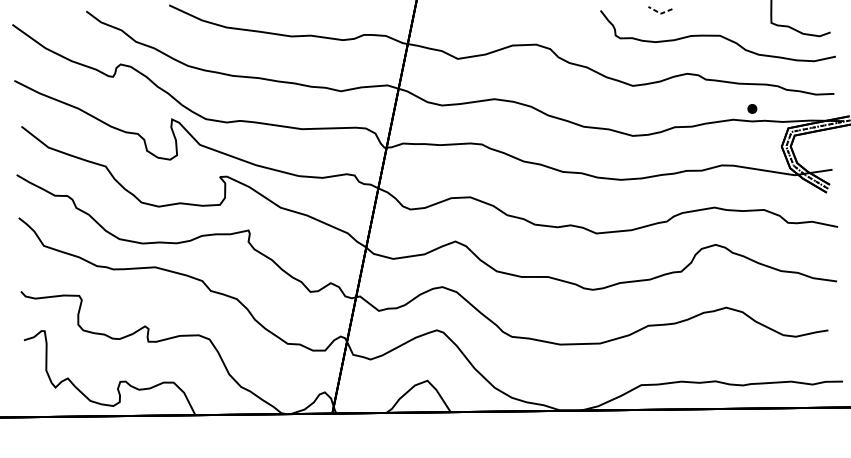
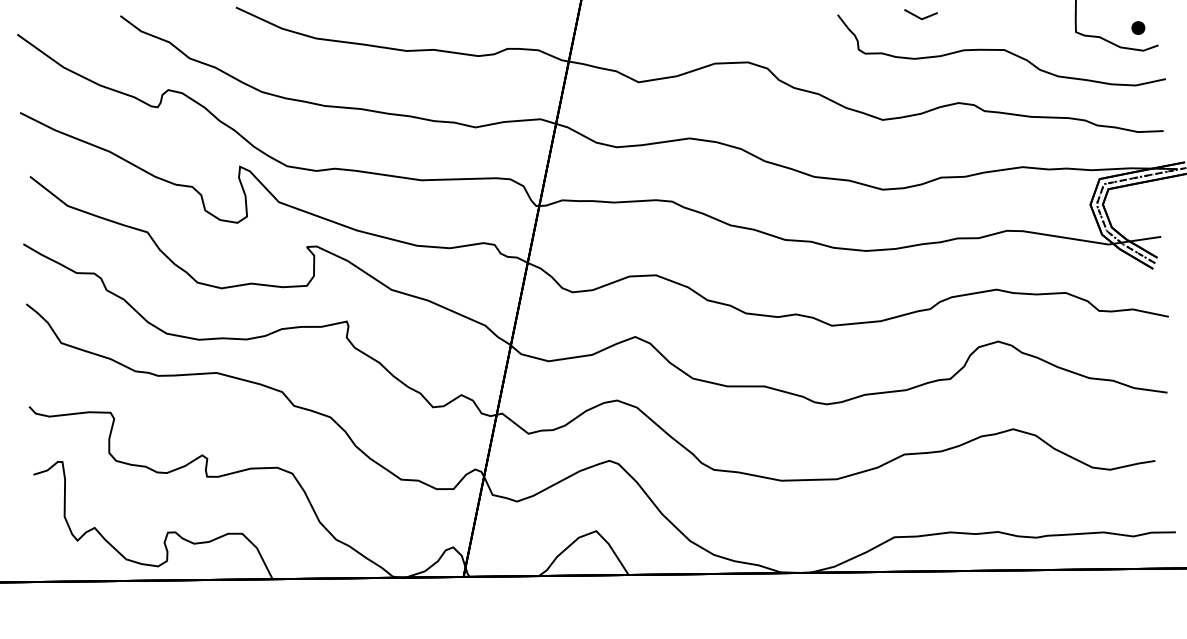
line: (660, 13) -> (921, 18), dashed -> solid
part: (752, 108) -> (1138, 27), moved

